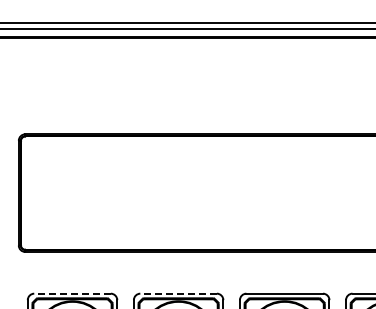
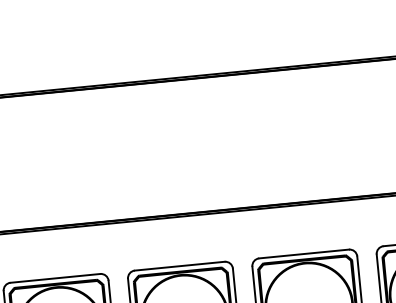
line: (72, 293) -> (55, 278), dashed -> solid
line: (178, 293) -> (179, 265), dashed -> solid

